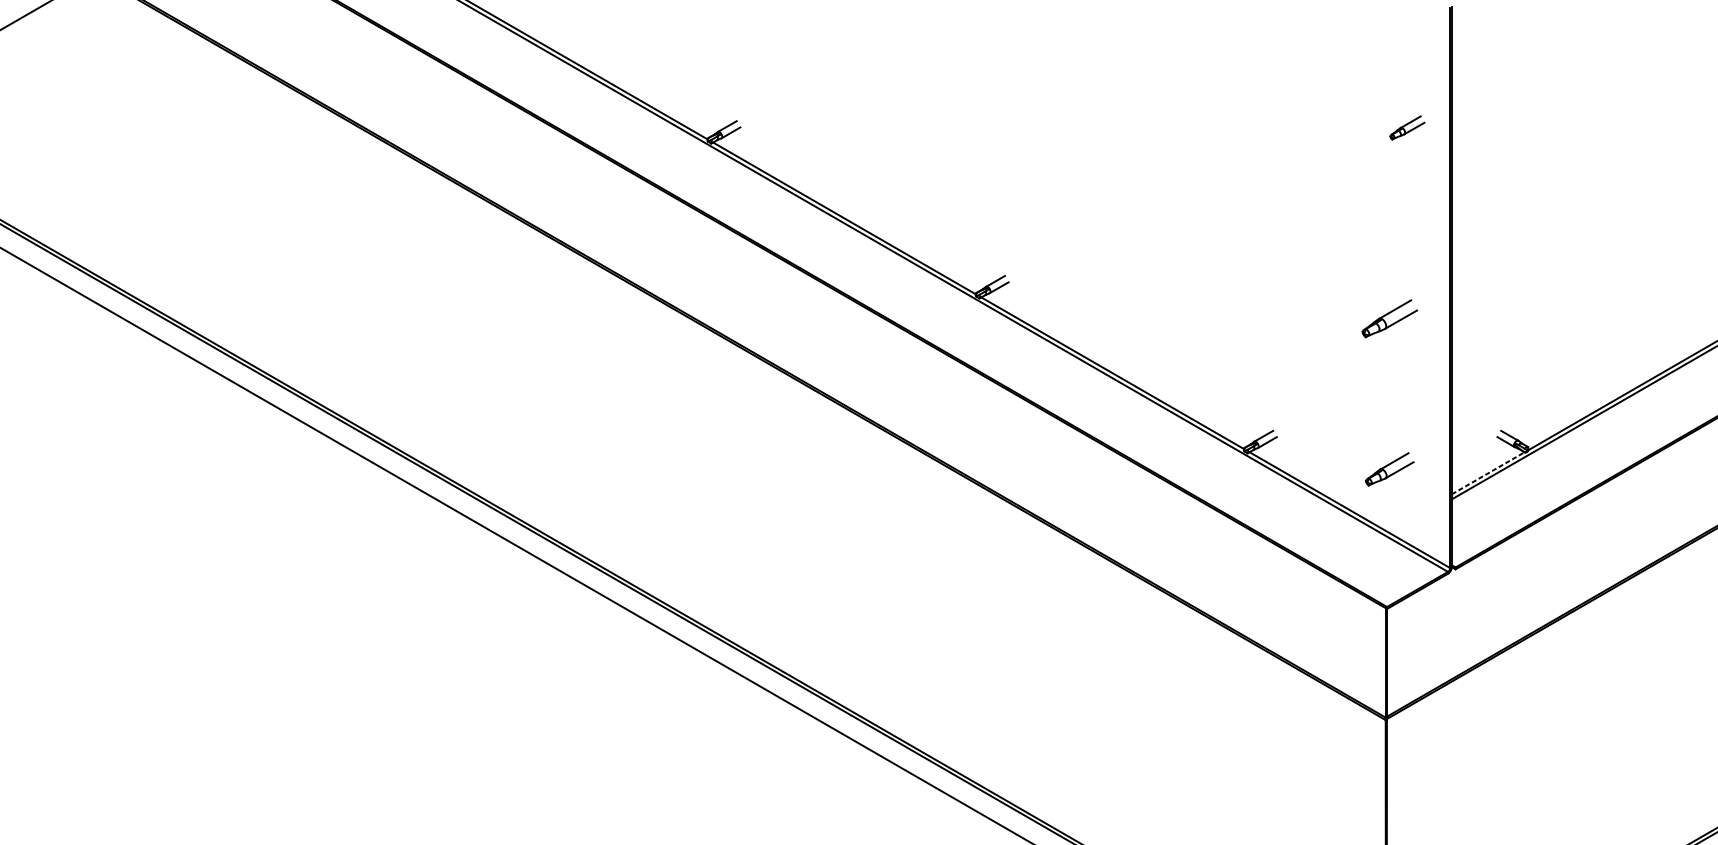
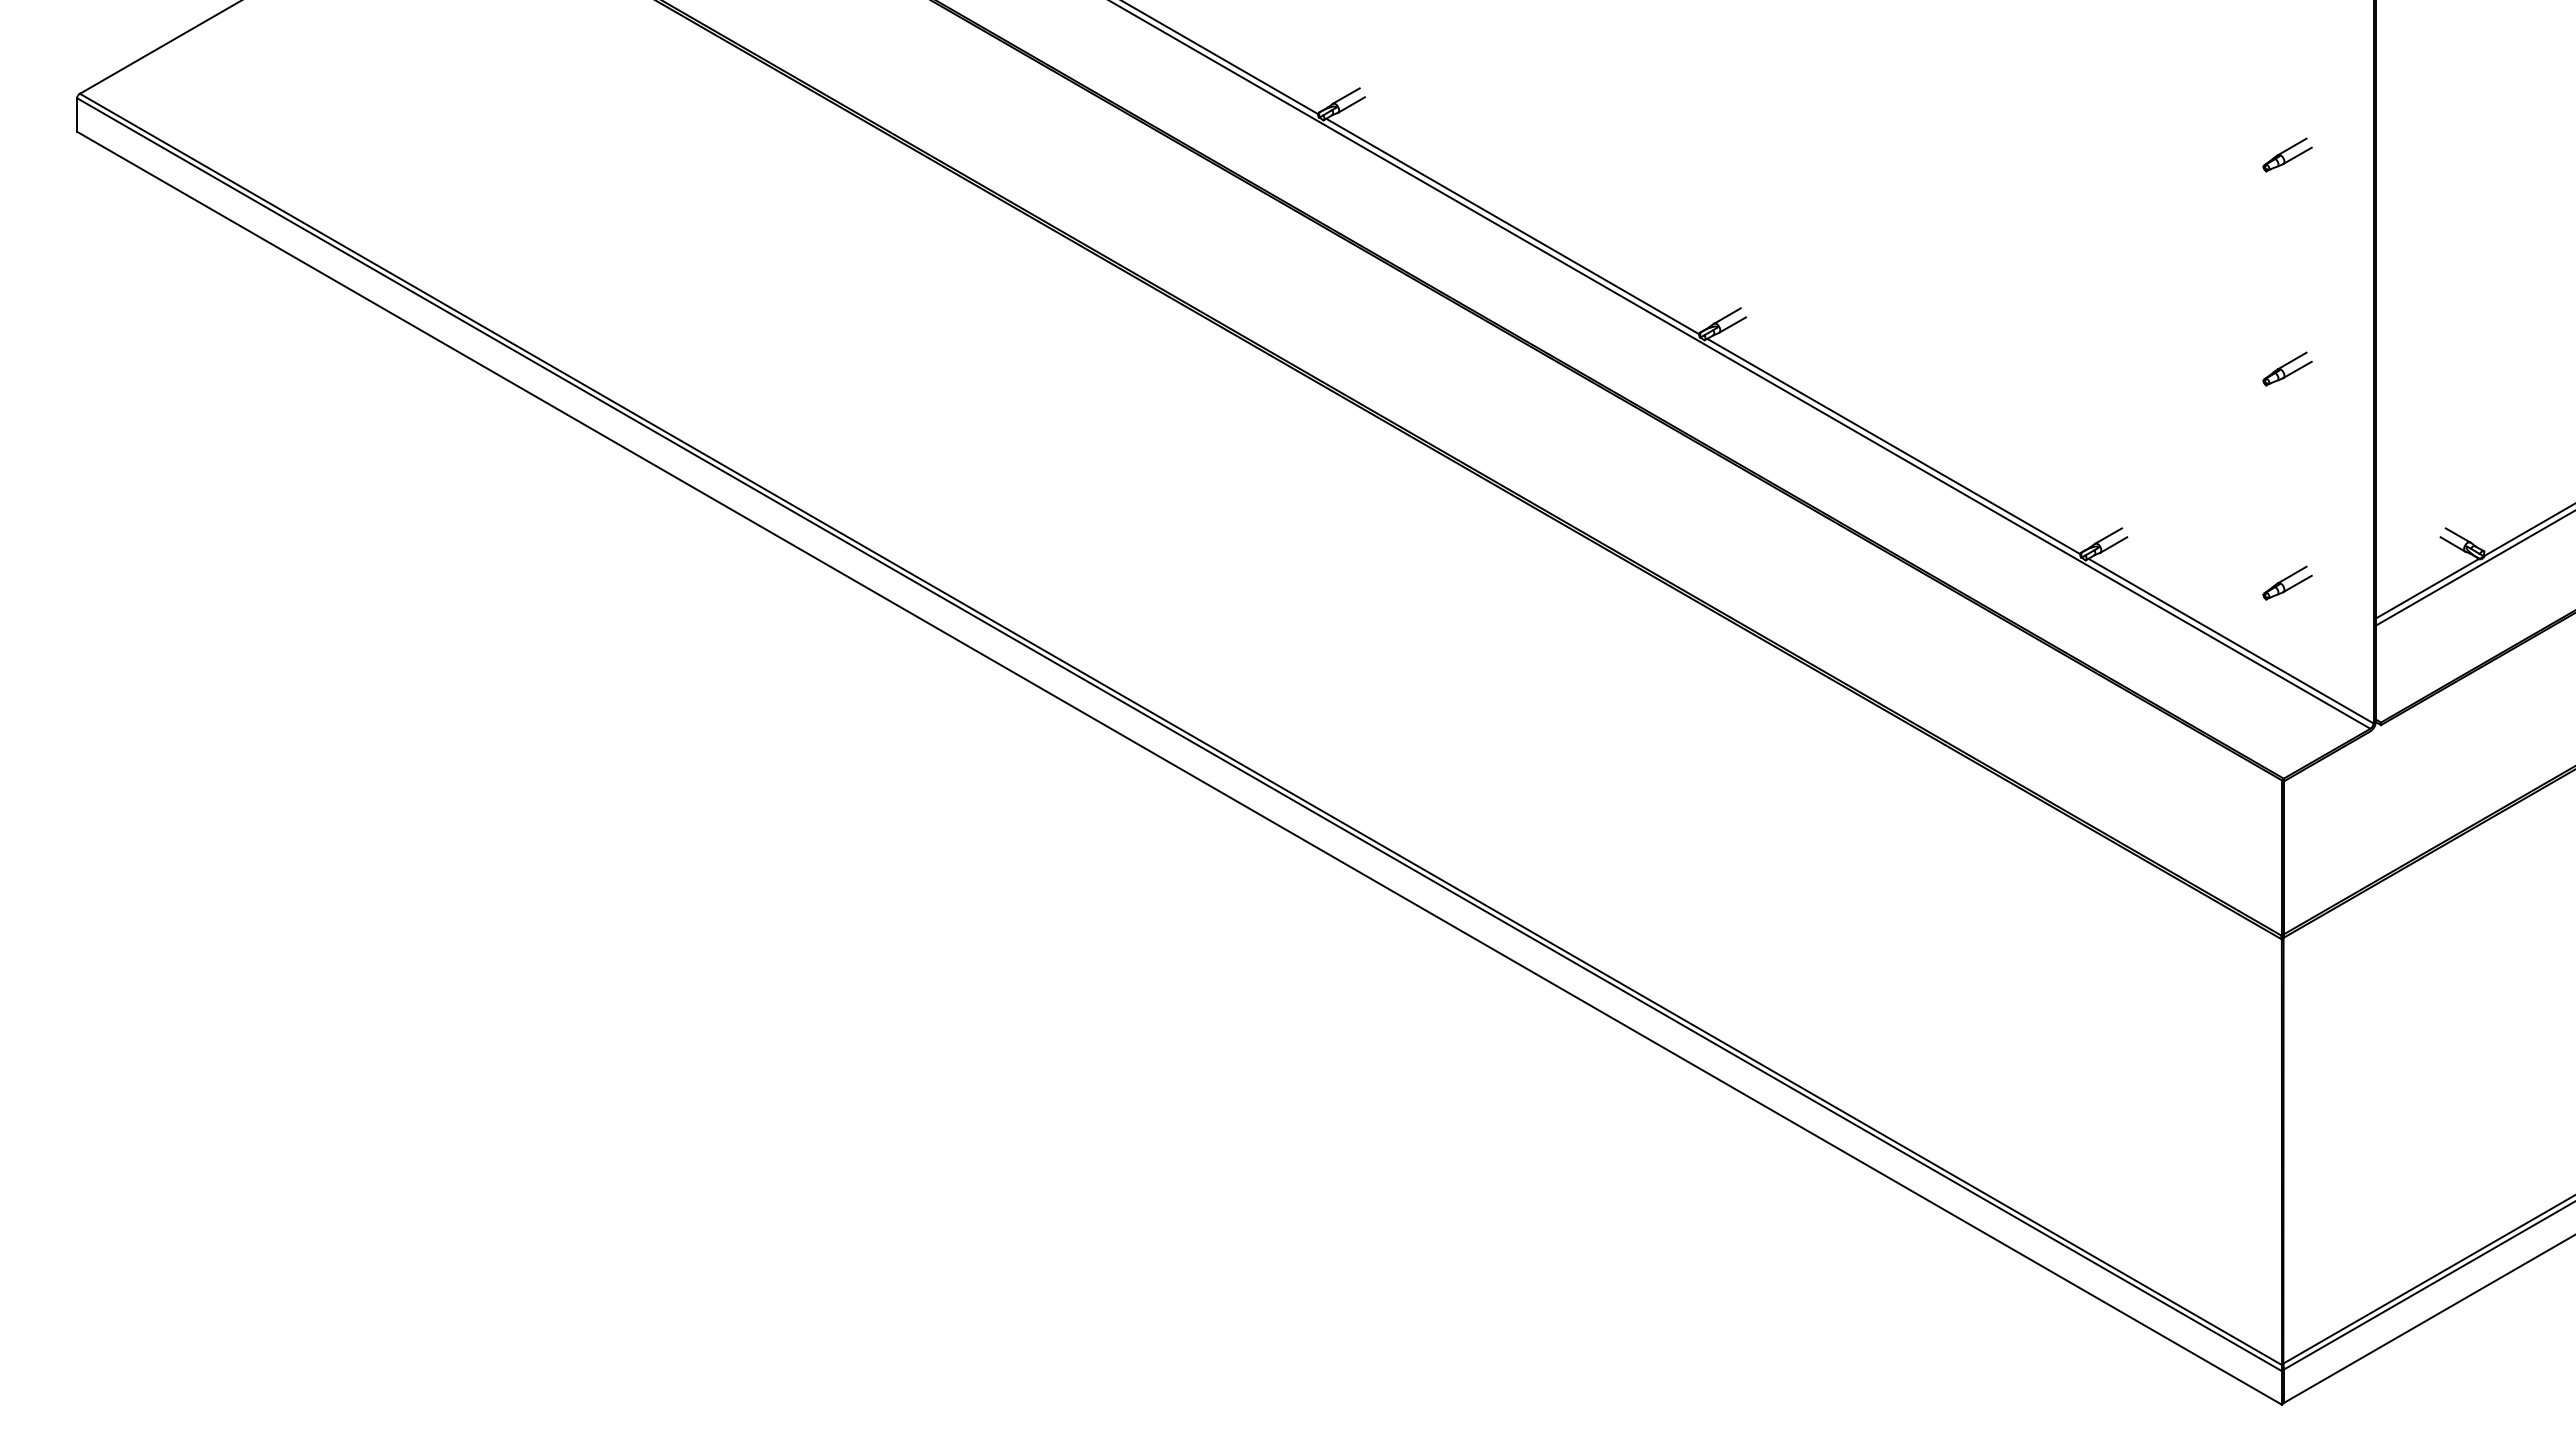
part: (1407, 127) -> (2287, 154), moved
part: (1389, 318) -> (2287, 368), size x0.62
part: (1389, 468) -> (2287, 582), size x0.71
line: (1488, 473) -> (2427, 588), dashed -> solid

